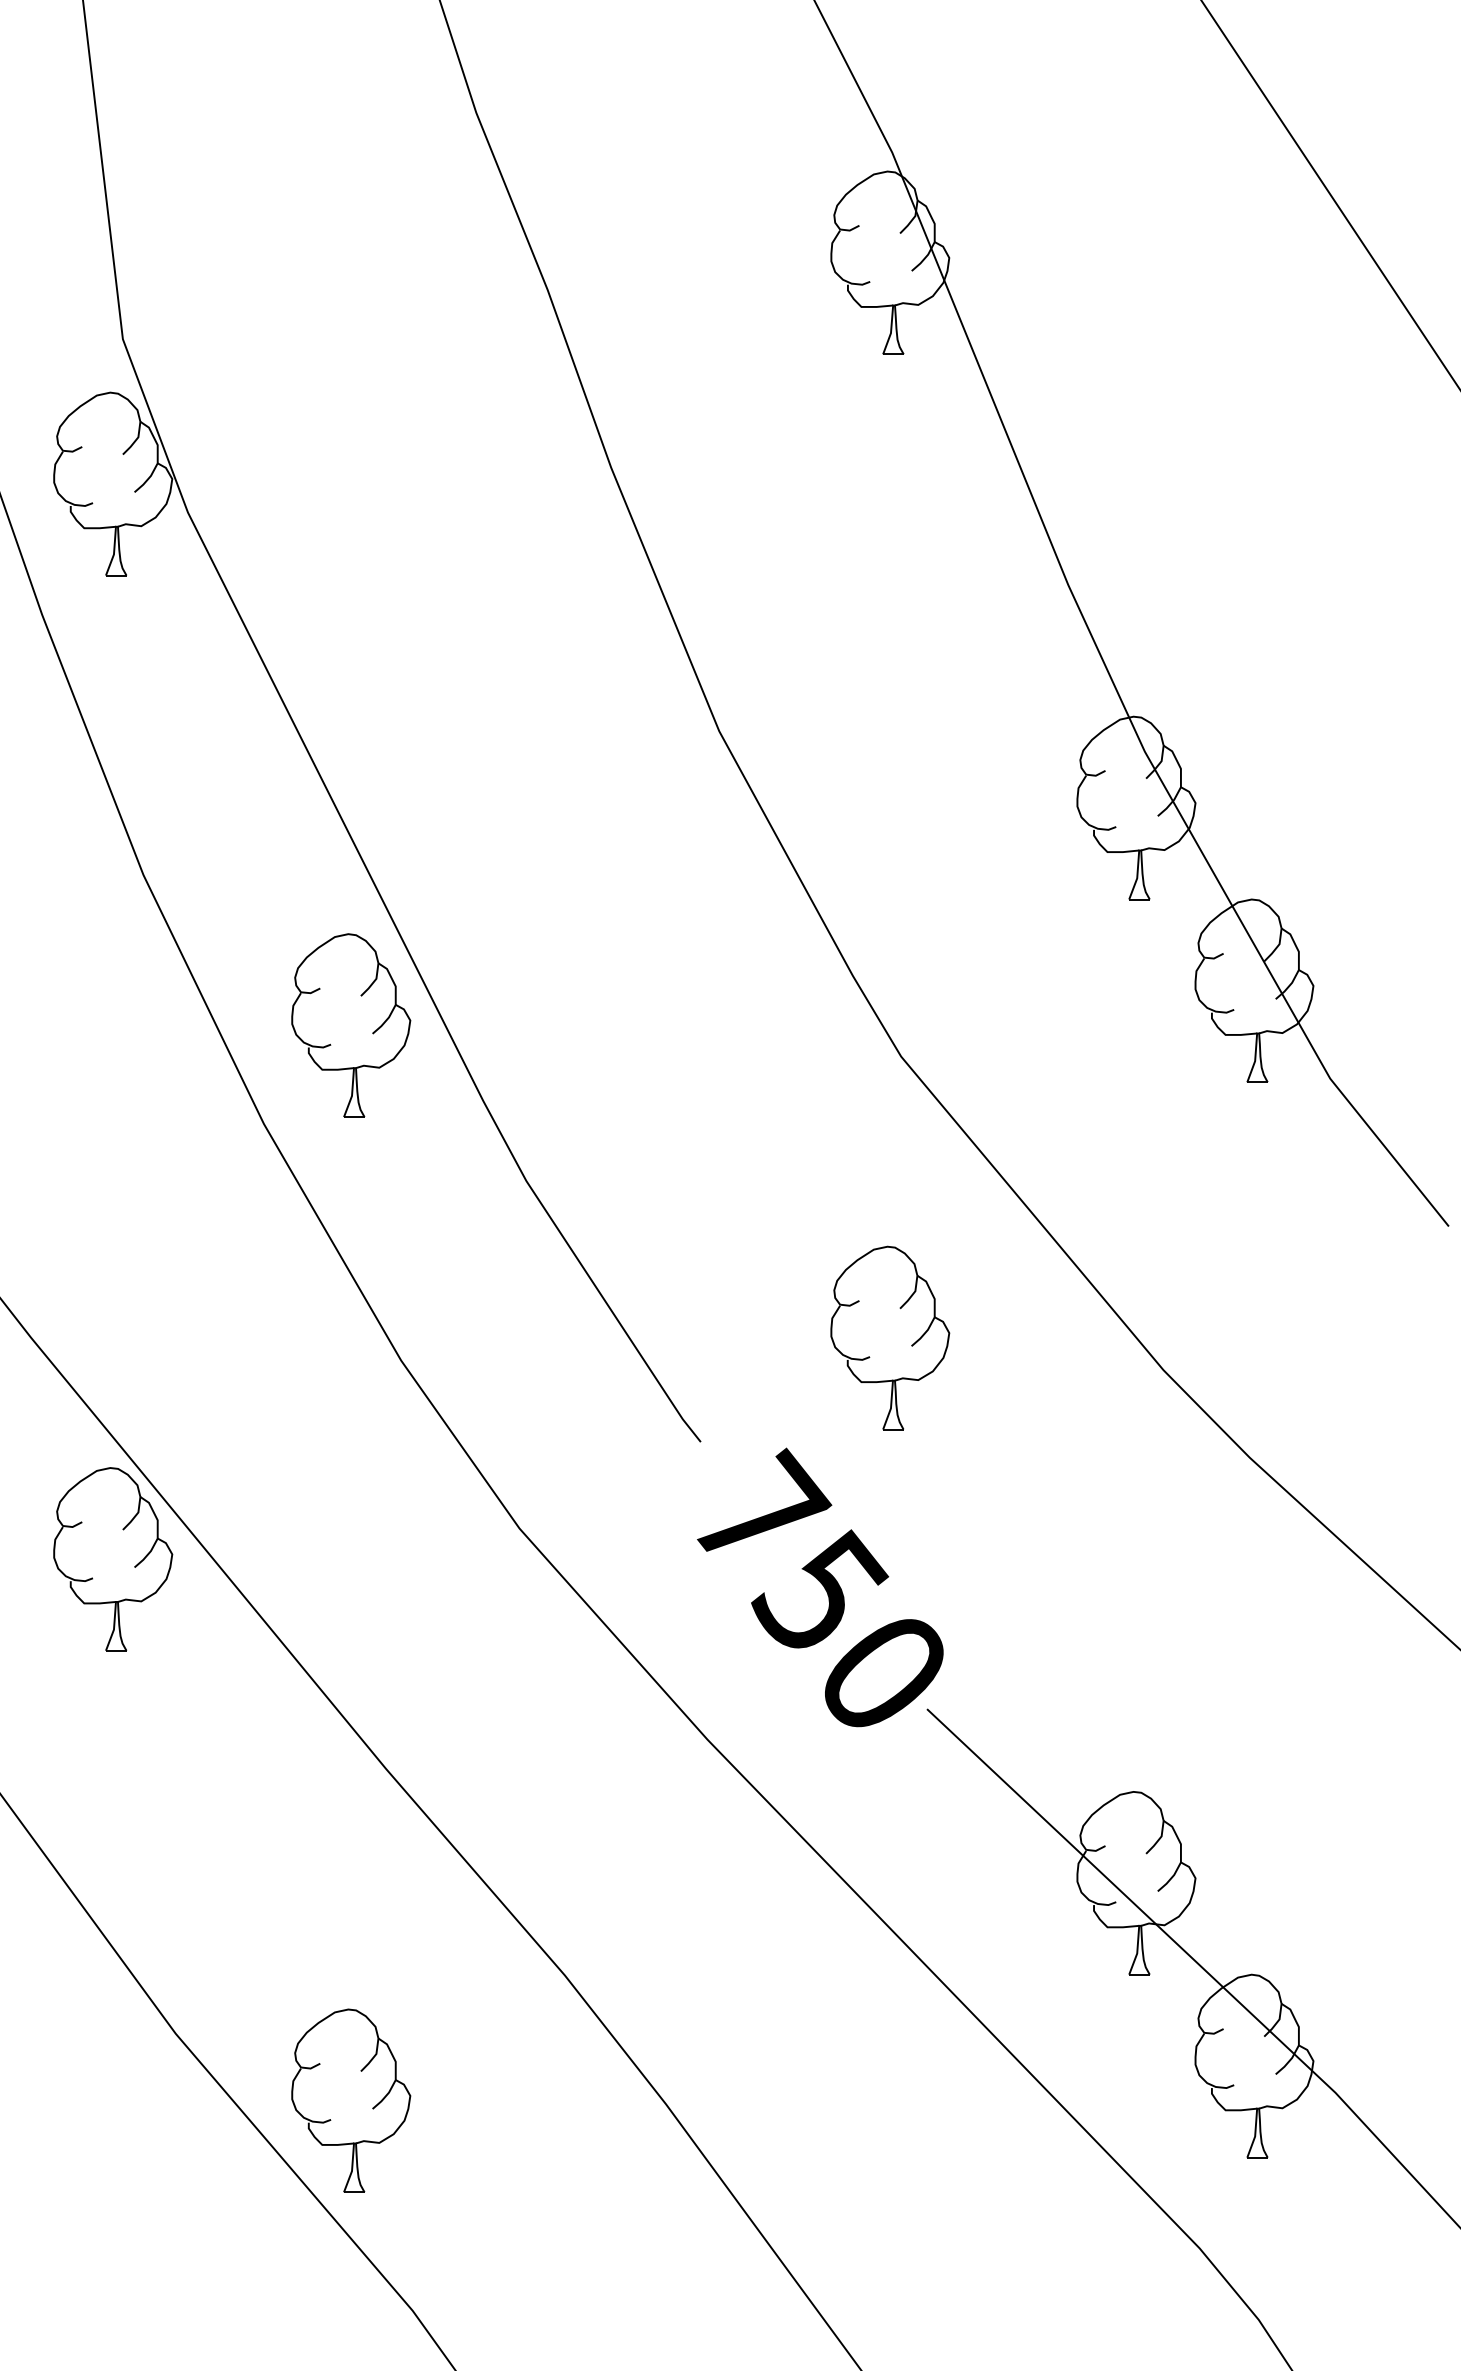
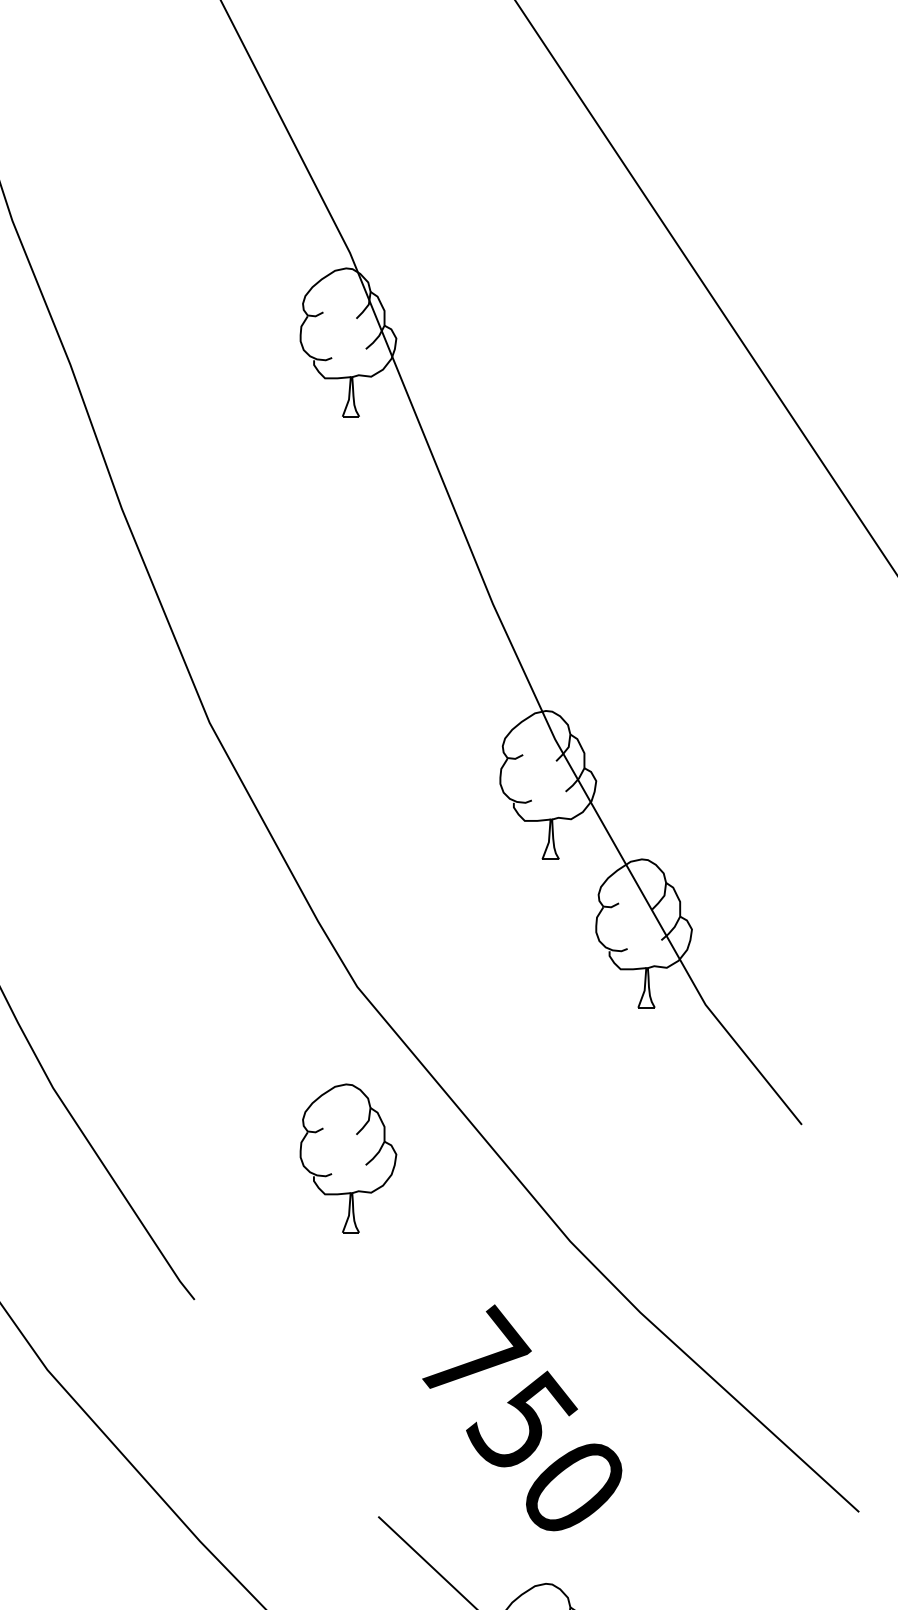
part: (911, 1345) -> (365, 1164), moved
text: (820, 1587) -> (522, 1417), moved

